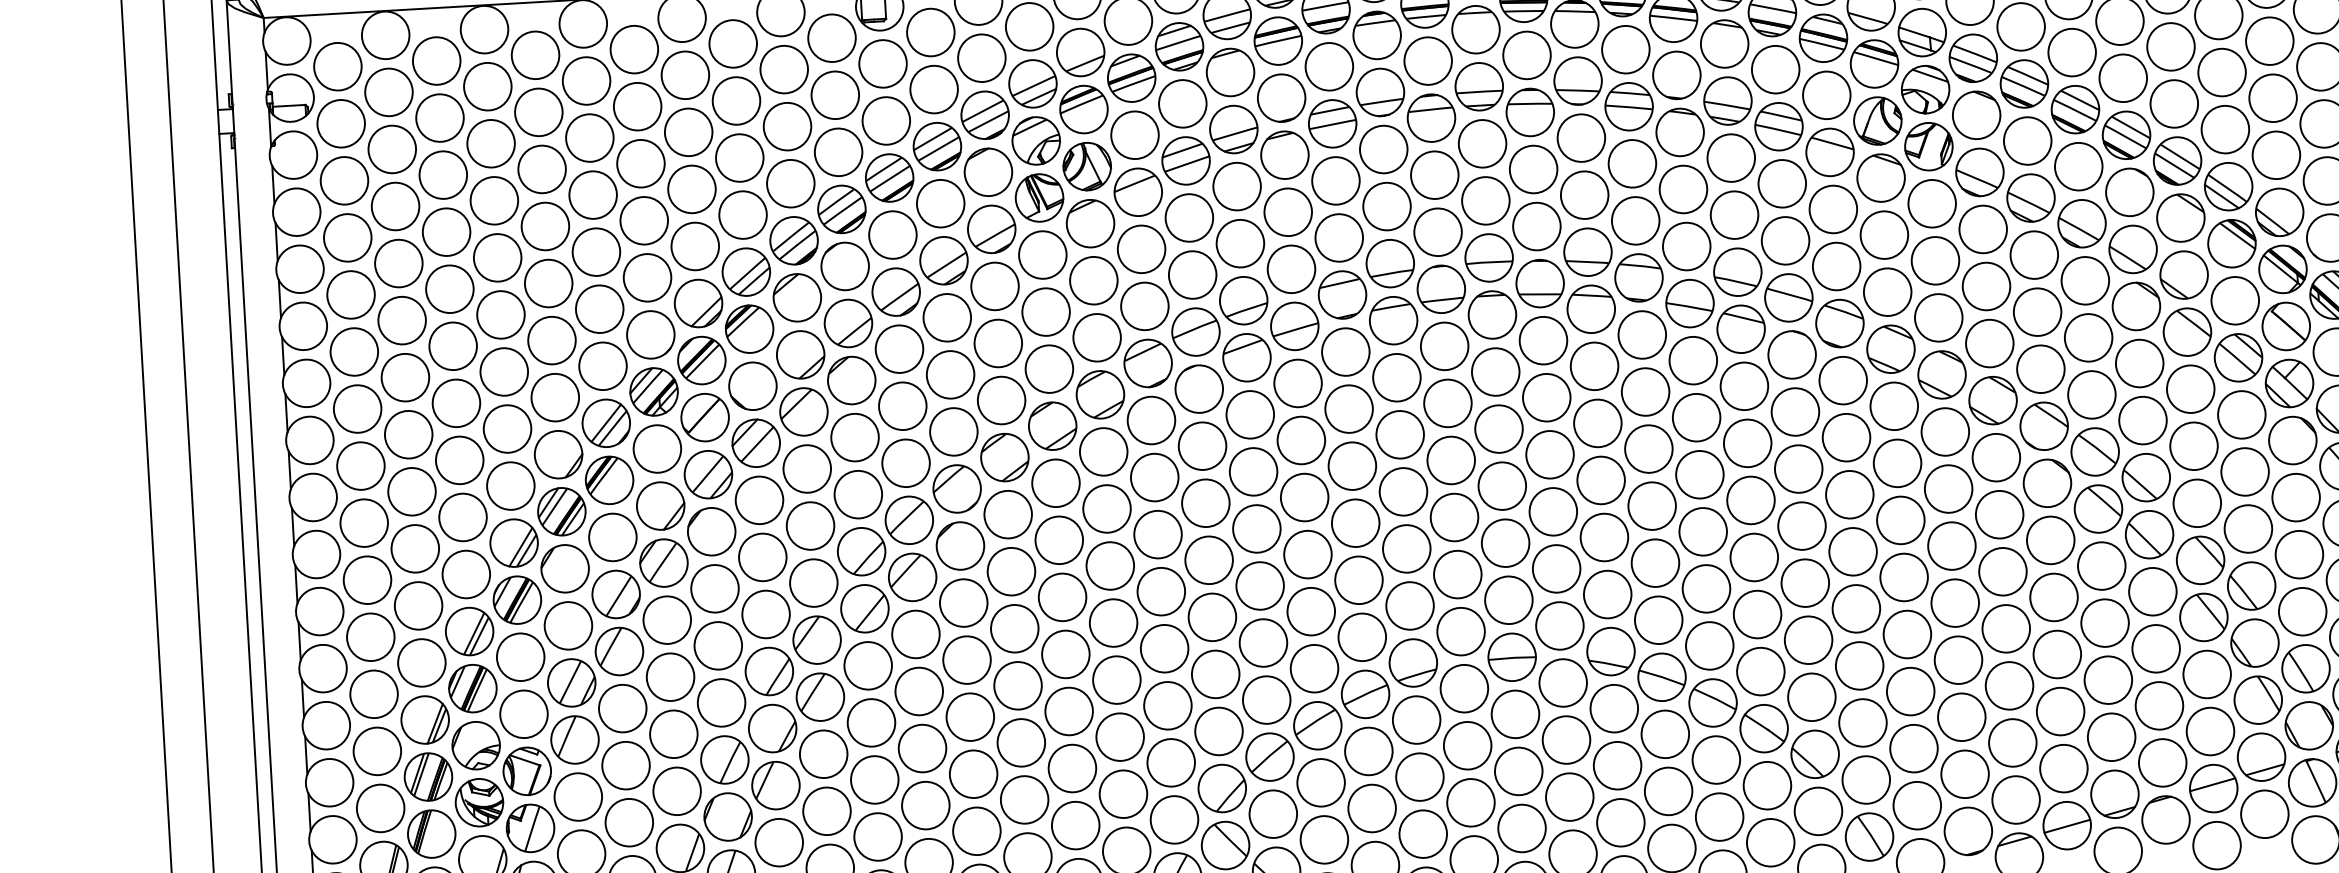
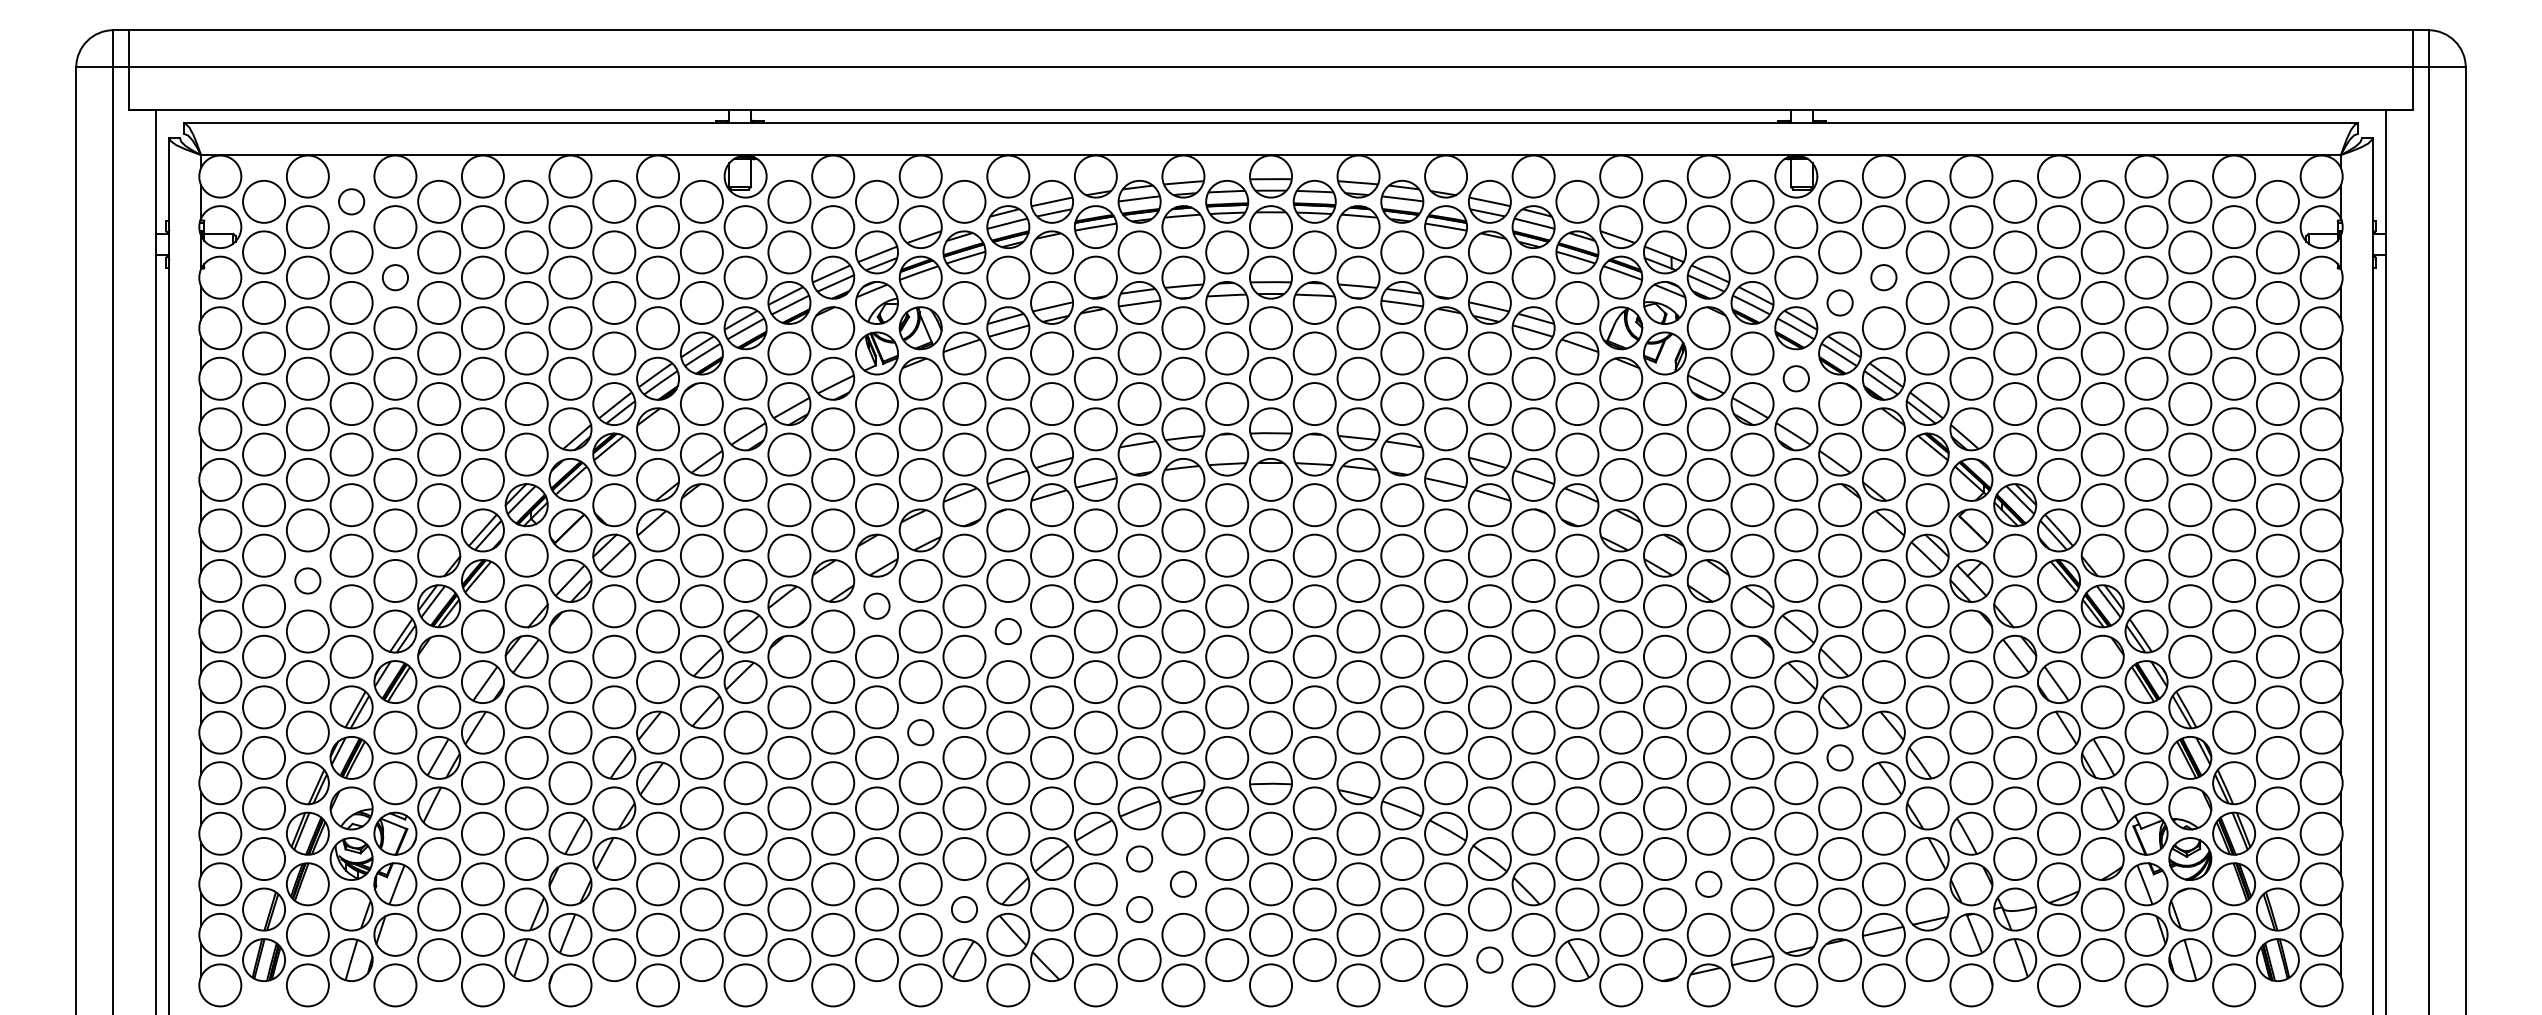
circle: (2170, 46) -> (1883, 277), size x0.6
circle: (436, 60) -> (351, 201), size x0.6
circle: (2123, 77) -> (1840, 302), size x0.6
circle: (491, 143) -> (395, 277), size x0.6
circle: (2078, 166) -> (1796, 378), size x0.6
circle: (1055, 483) -> (876, 606), size x0.6
circle: (411, 491) -> (307, 580), size x0.6
circle: (1206, 503) -> (1008, 631), size x0.6
circle: (2153, 591) -> (1840, 757), size x0.6
circle: (1113, 622) -> (920, 732), size x0.6
circle: (2012, 743) -> (1708, 884), size x0.6
circle: (1368, 750) -> (1139, 858), size x0.6
circle: (1420, 777) -> (1183, 884), size x0.6
circle: (1371, 808) -> (1139, 909), size x0.6
circle: (1174, 819) -> (964, 909), size x0.6
circle: (1770, 843) -> (1489, 960), size x0.6

